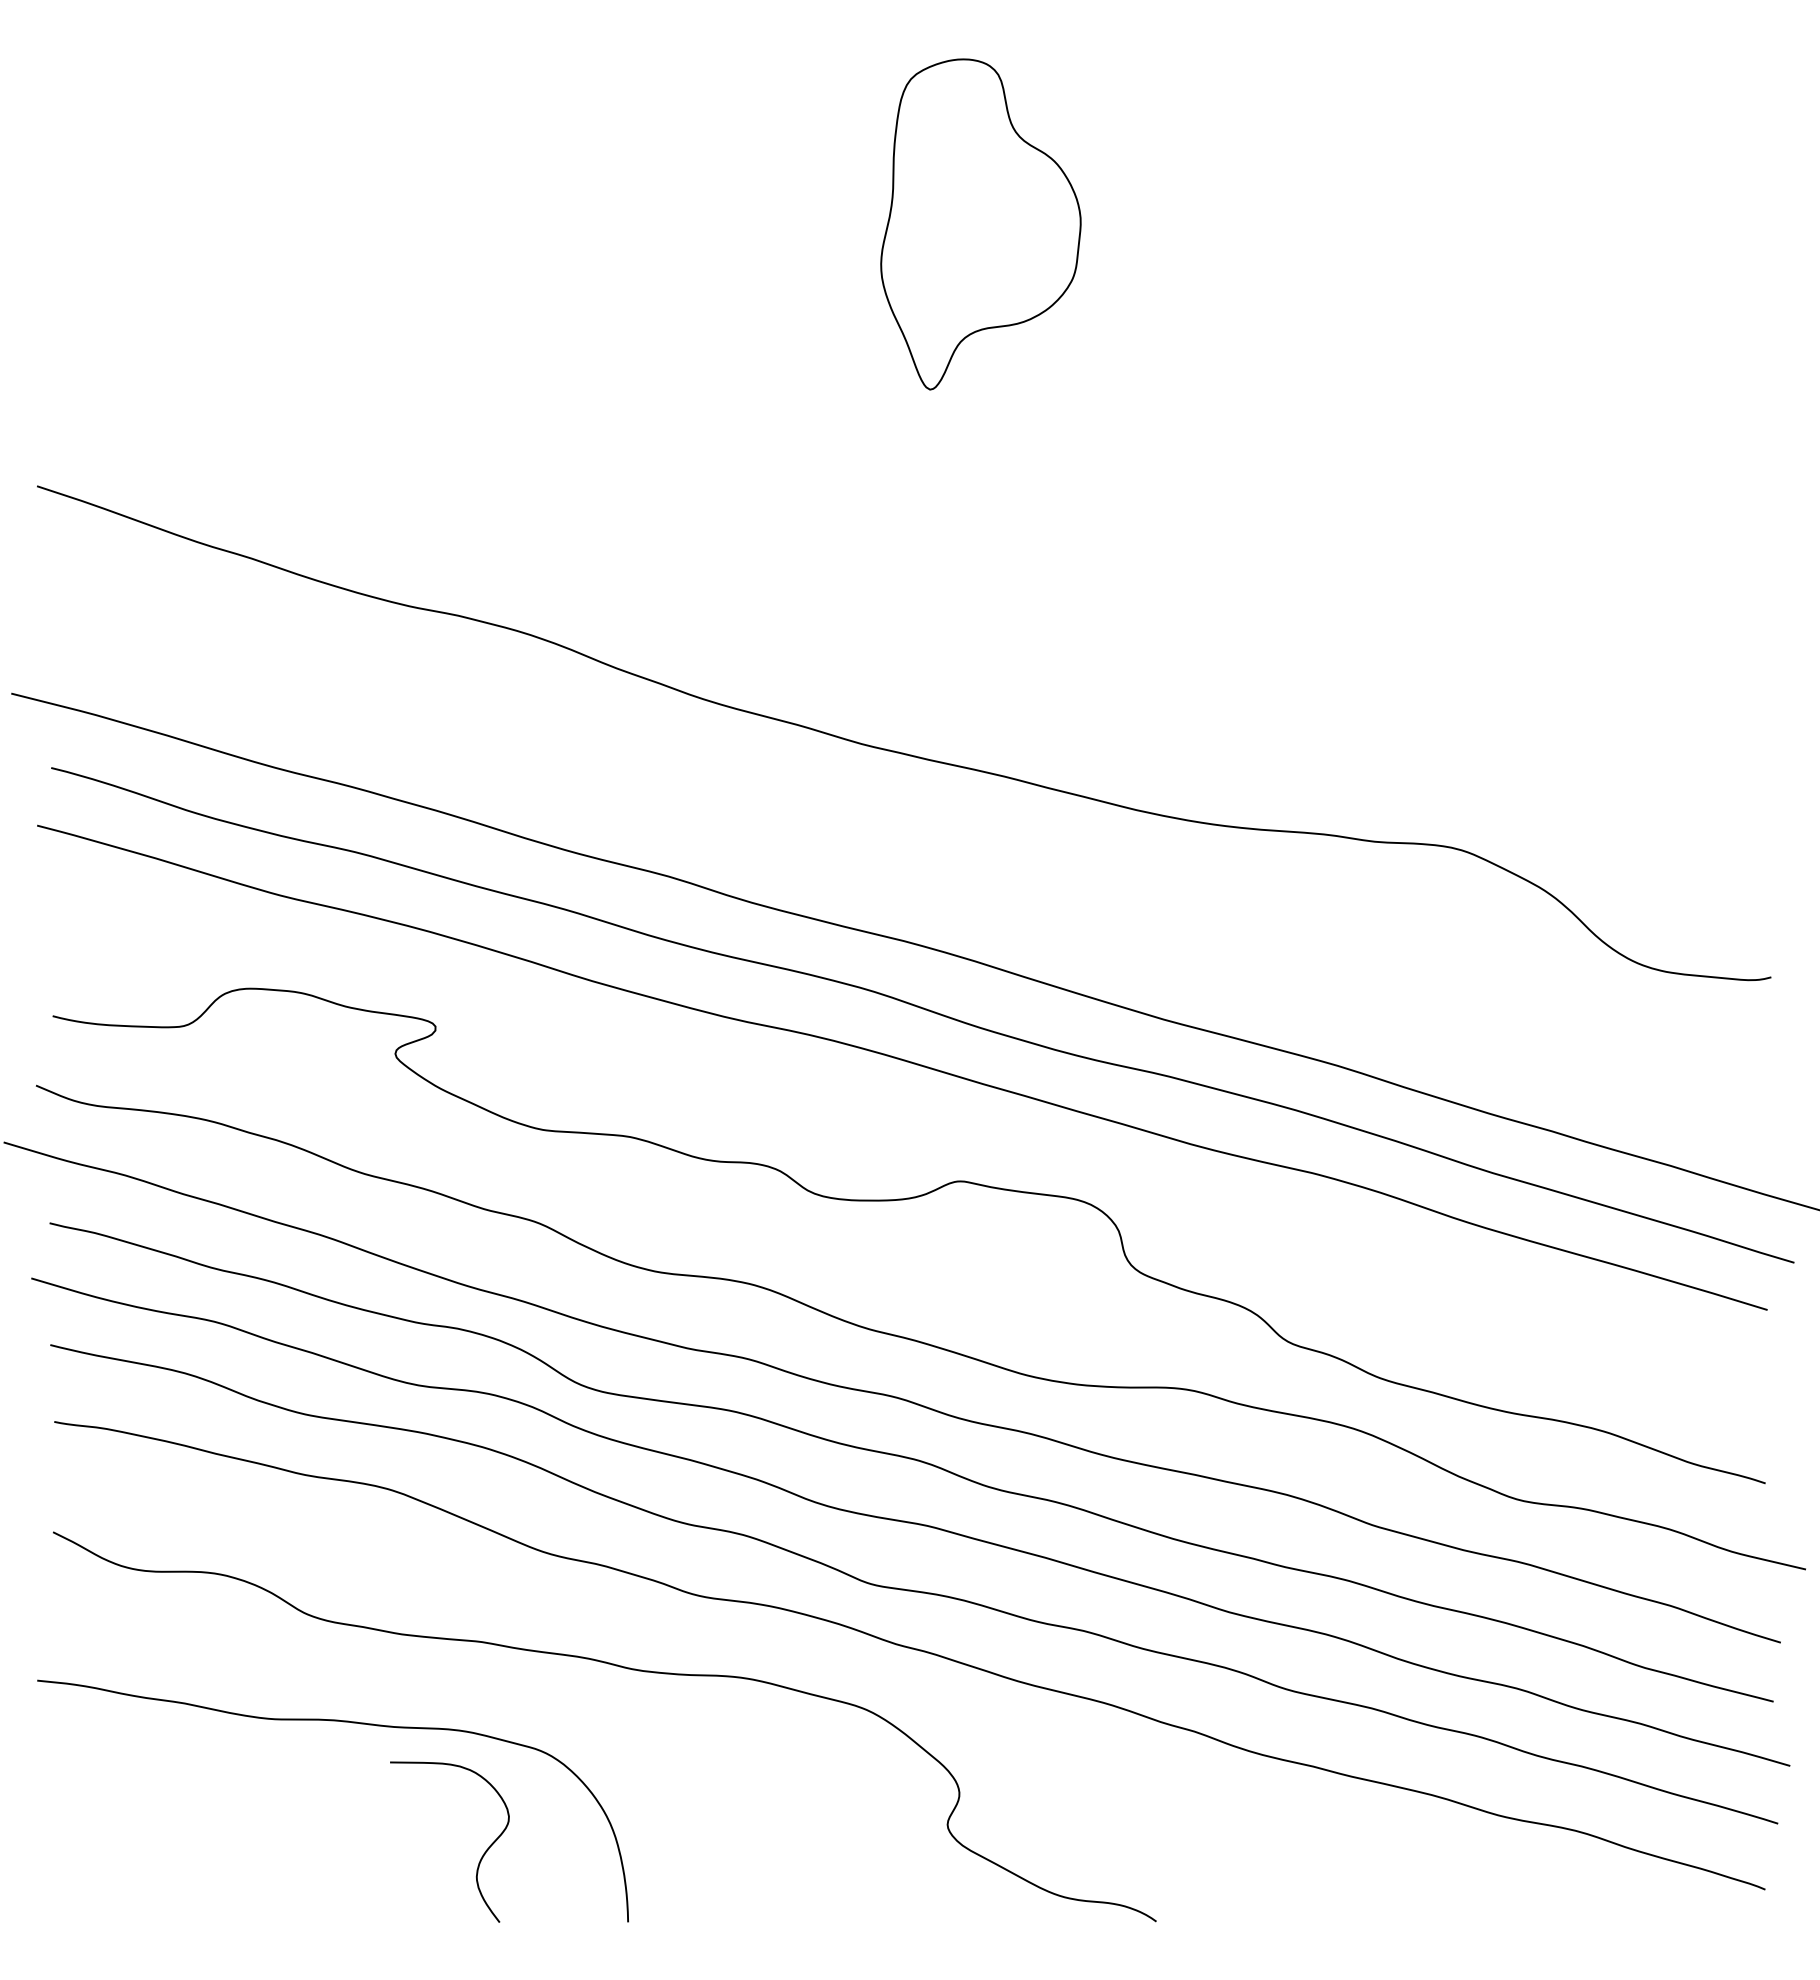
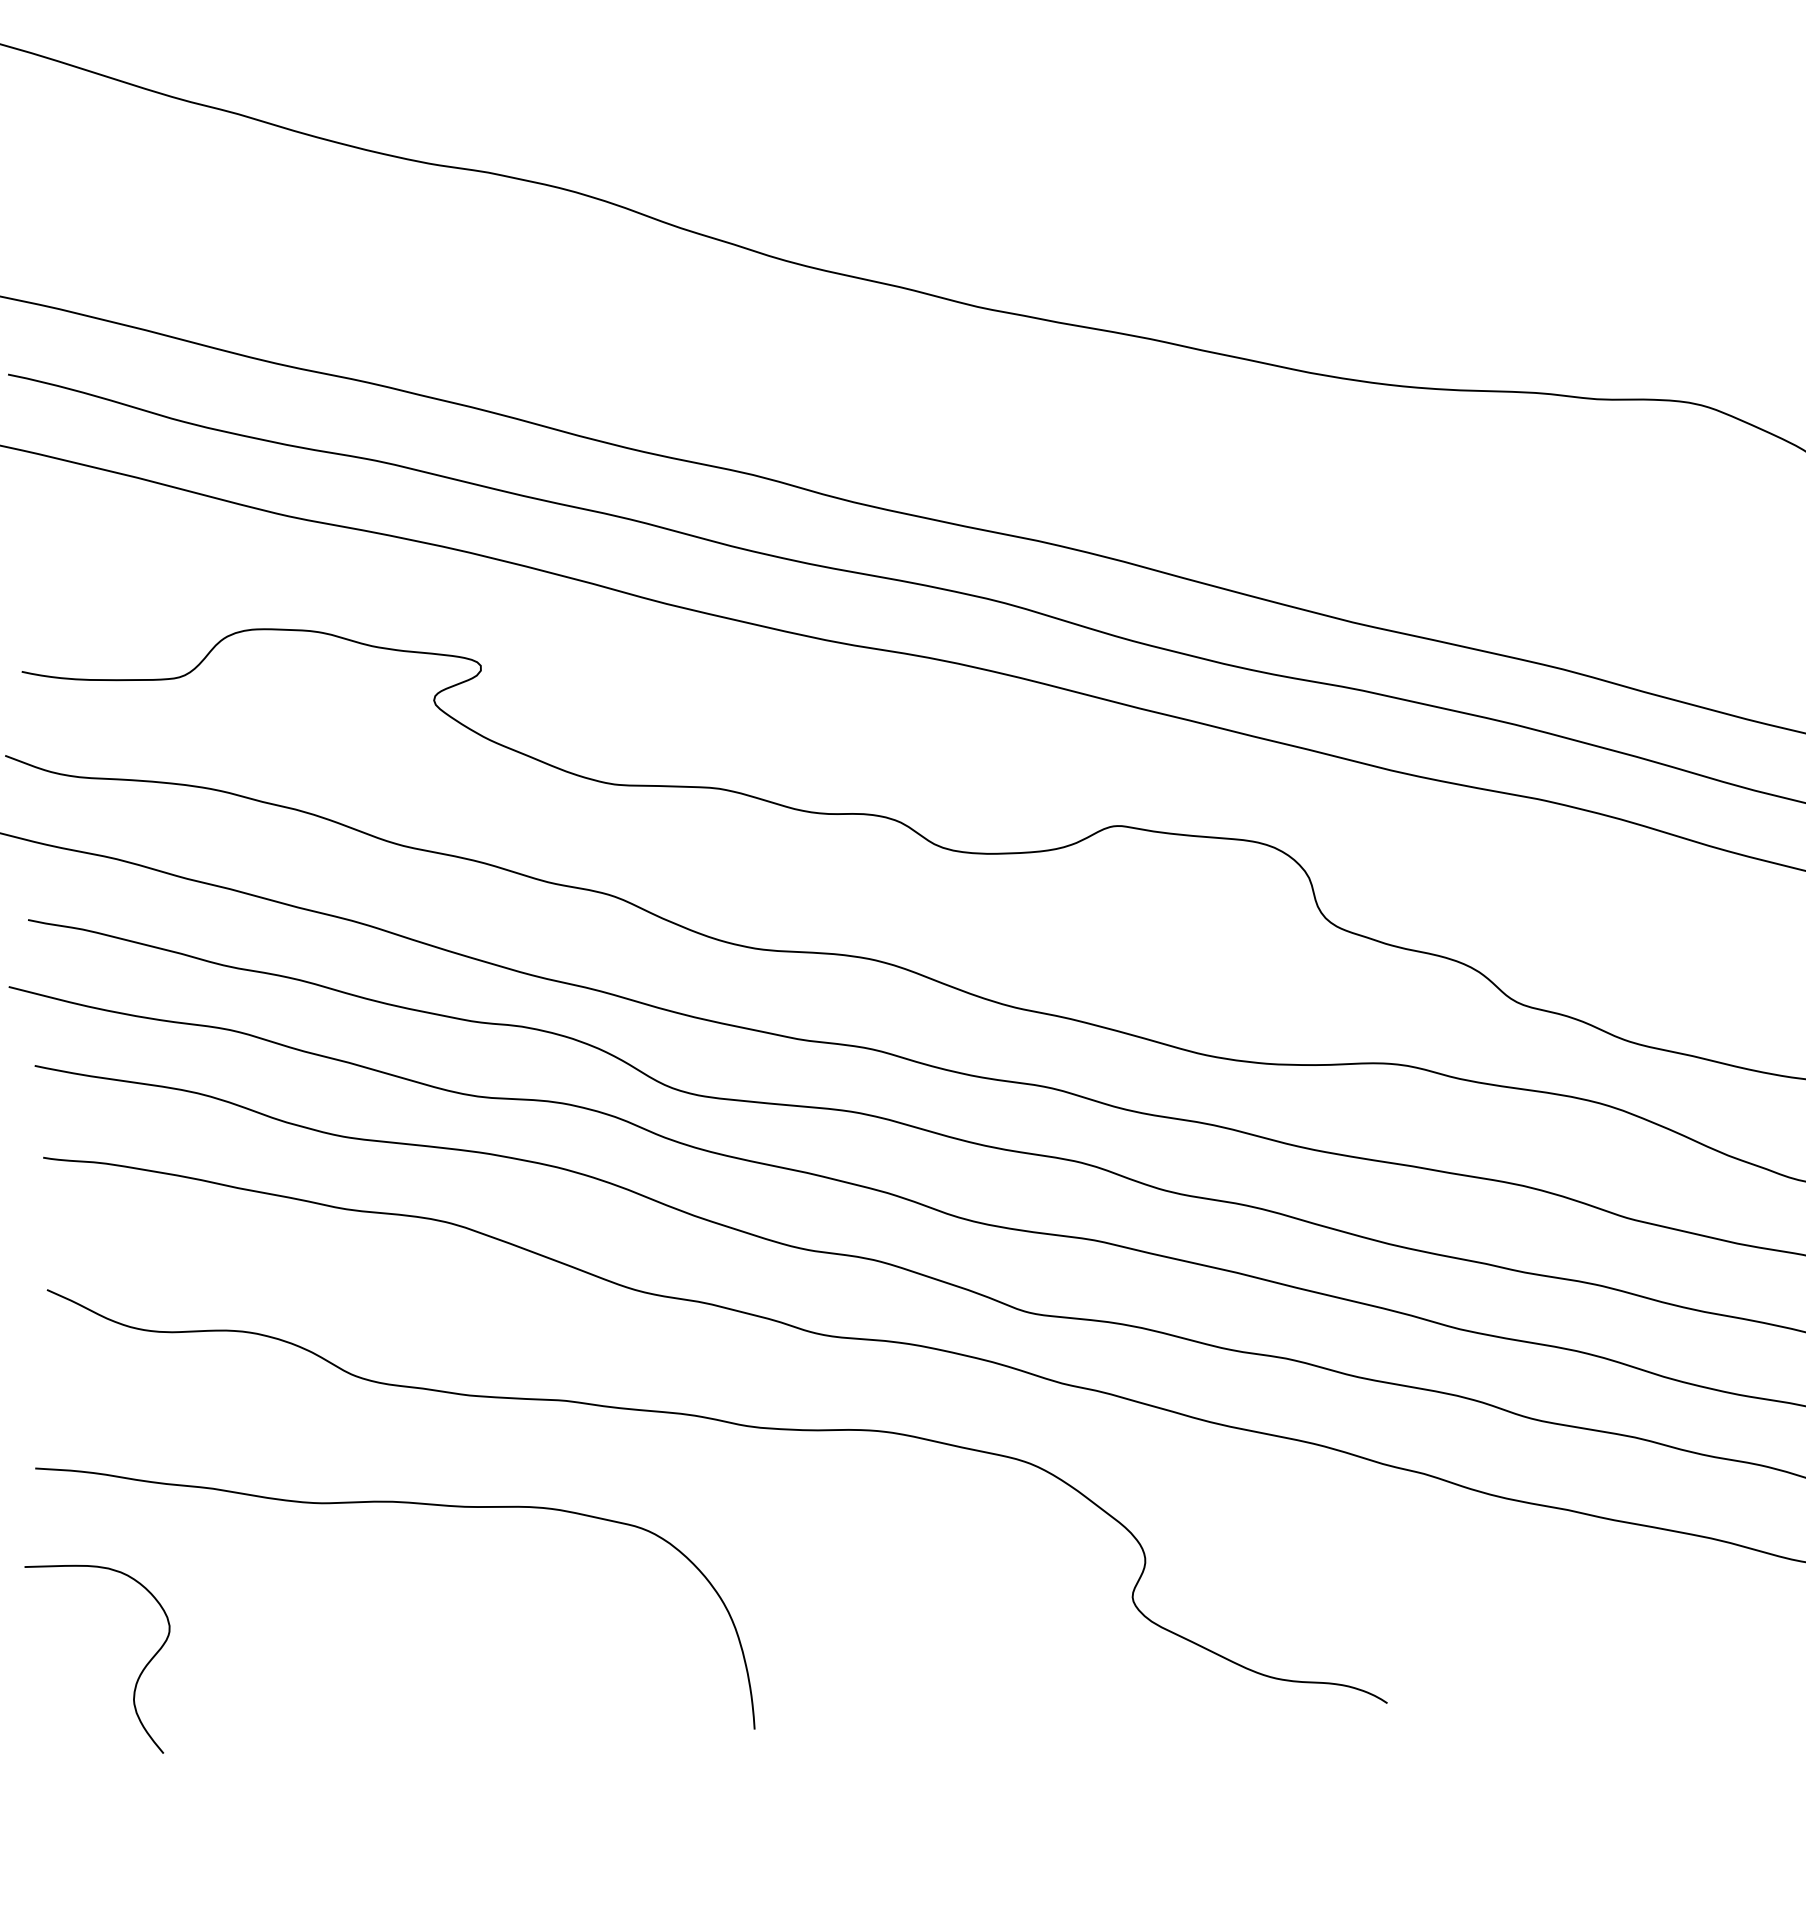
curve: (481, 1856) -> (138, 1675), moved

